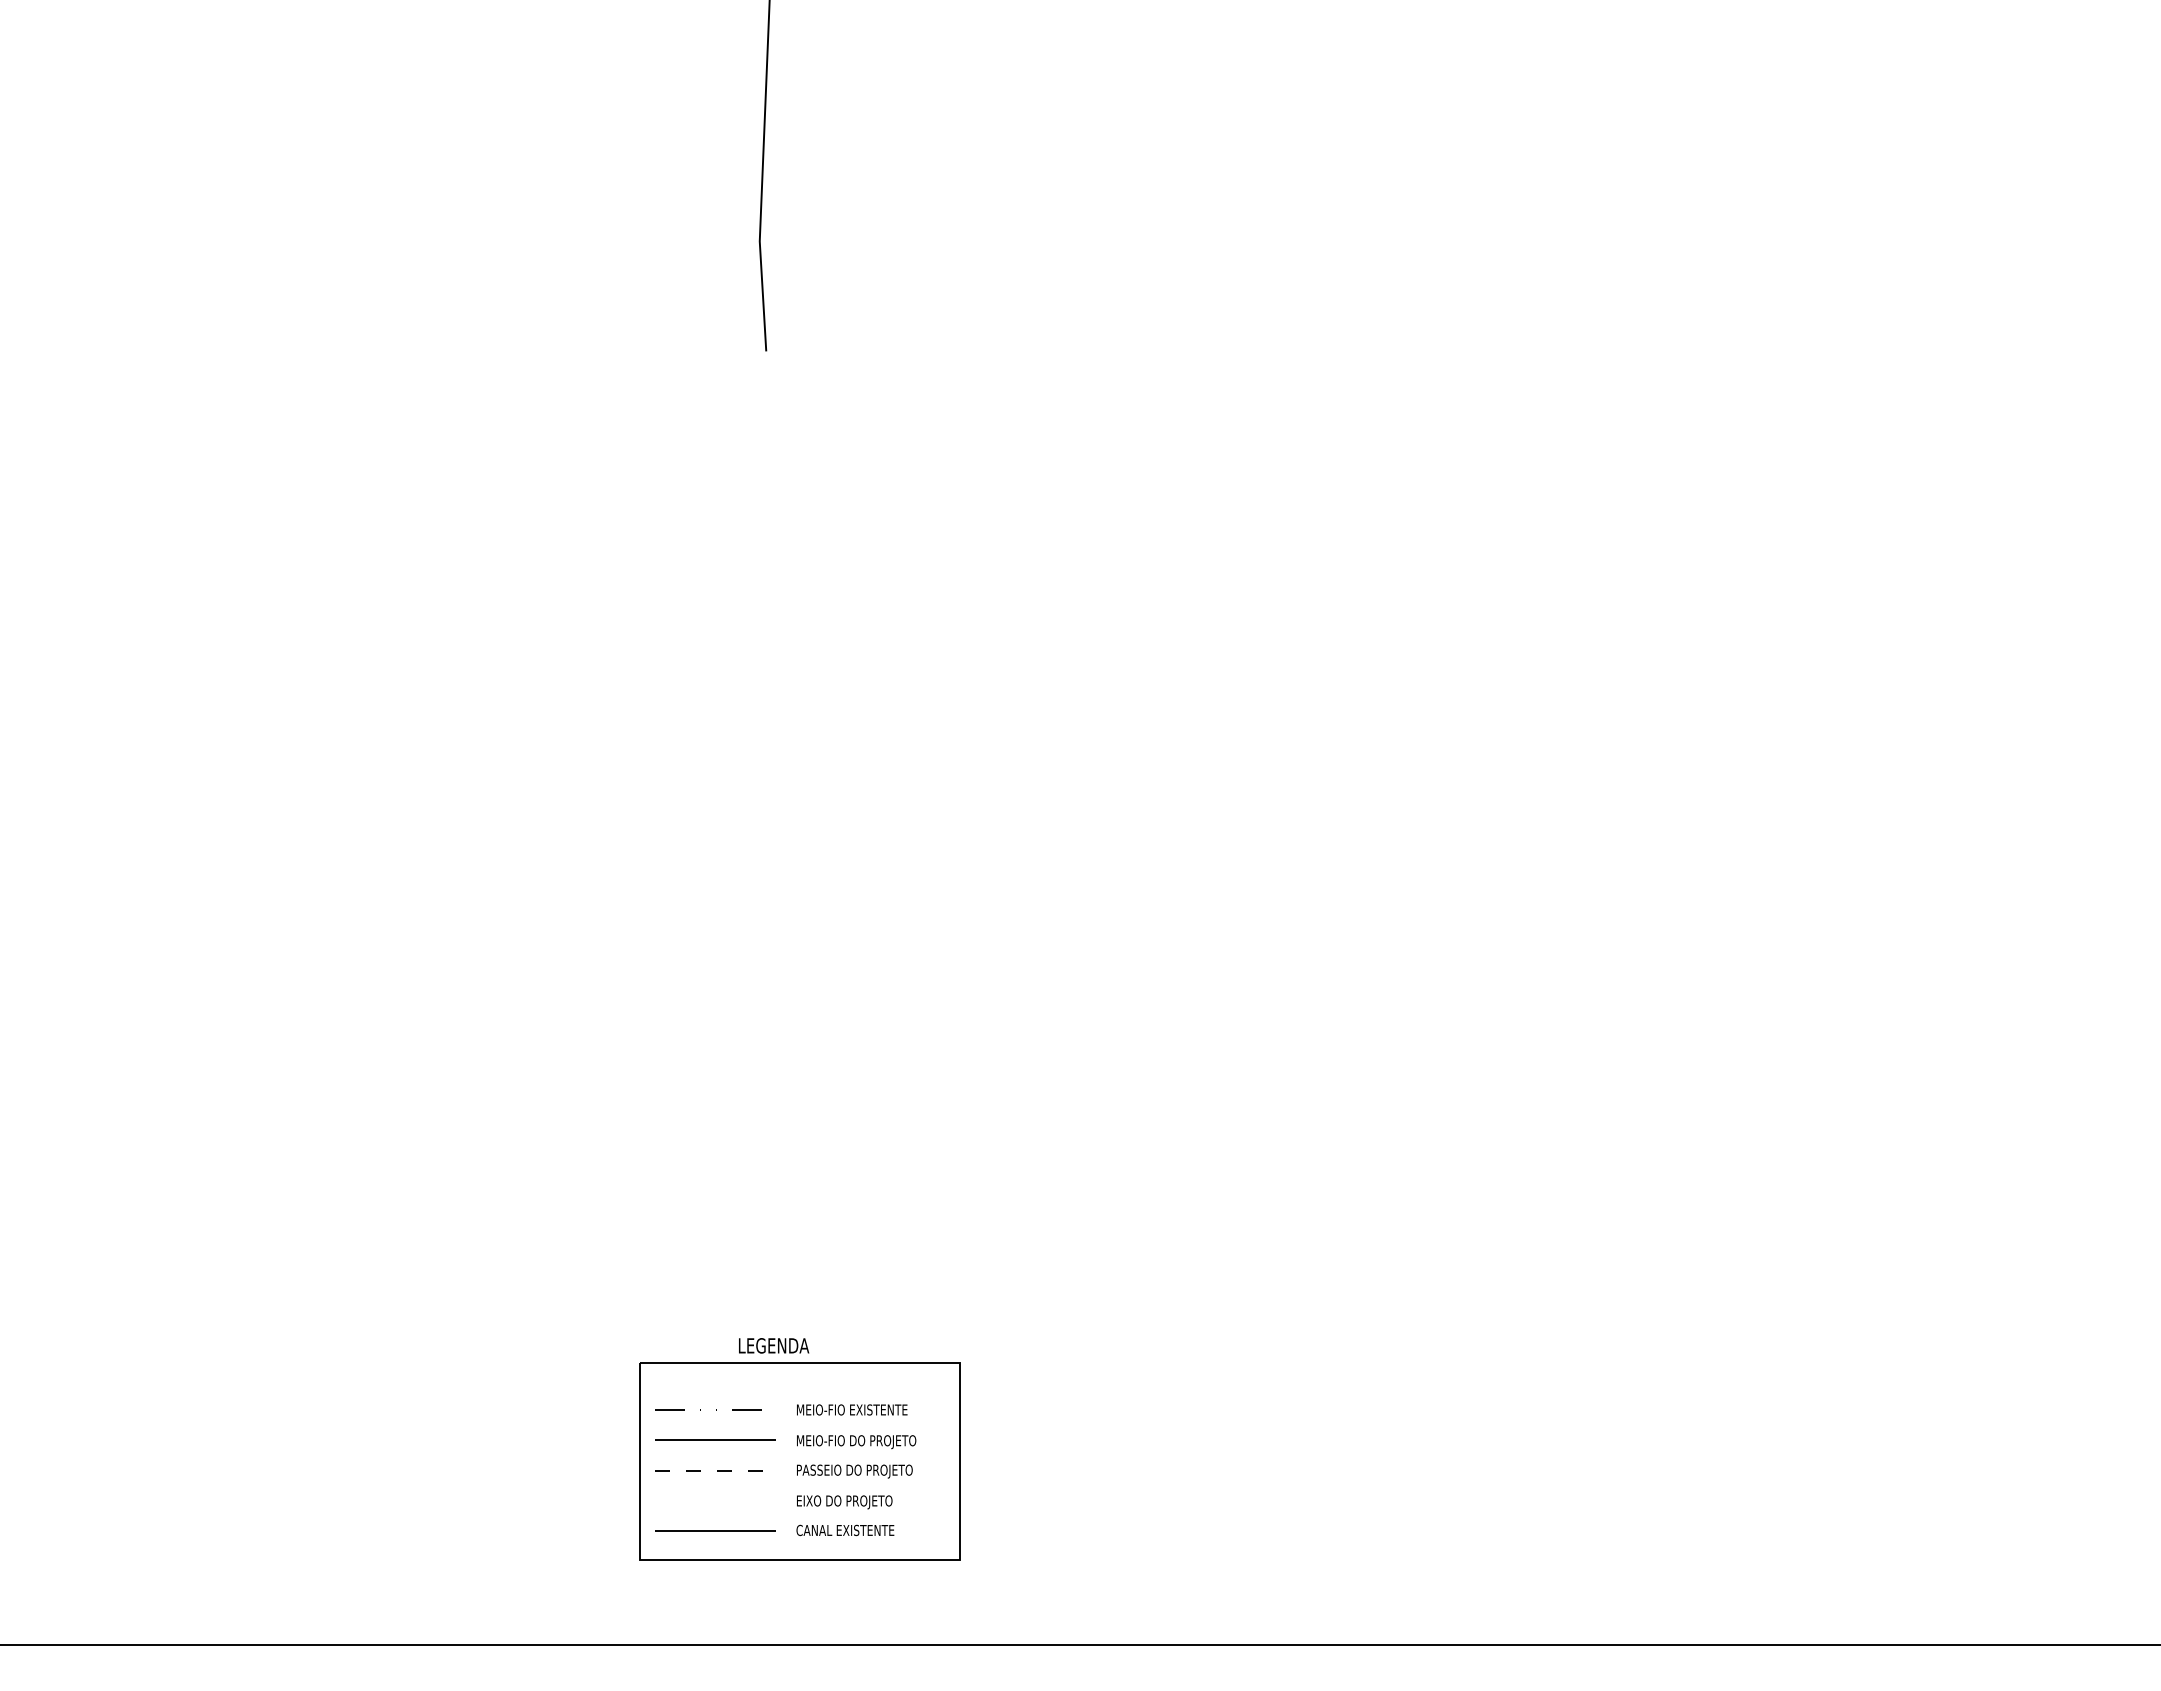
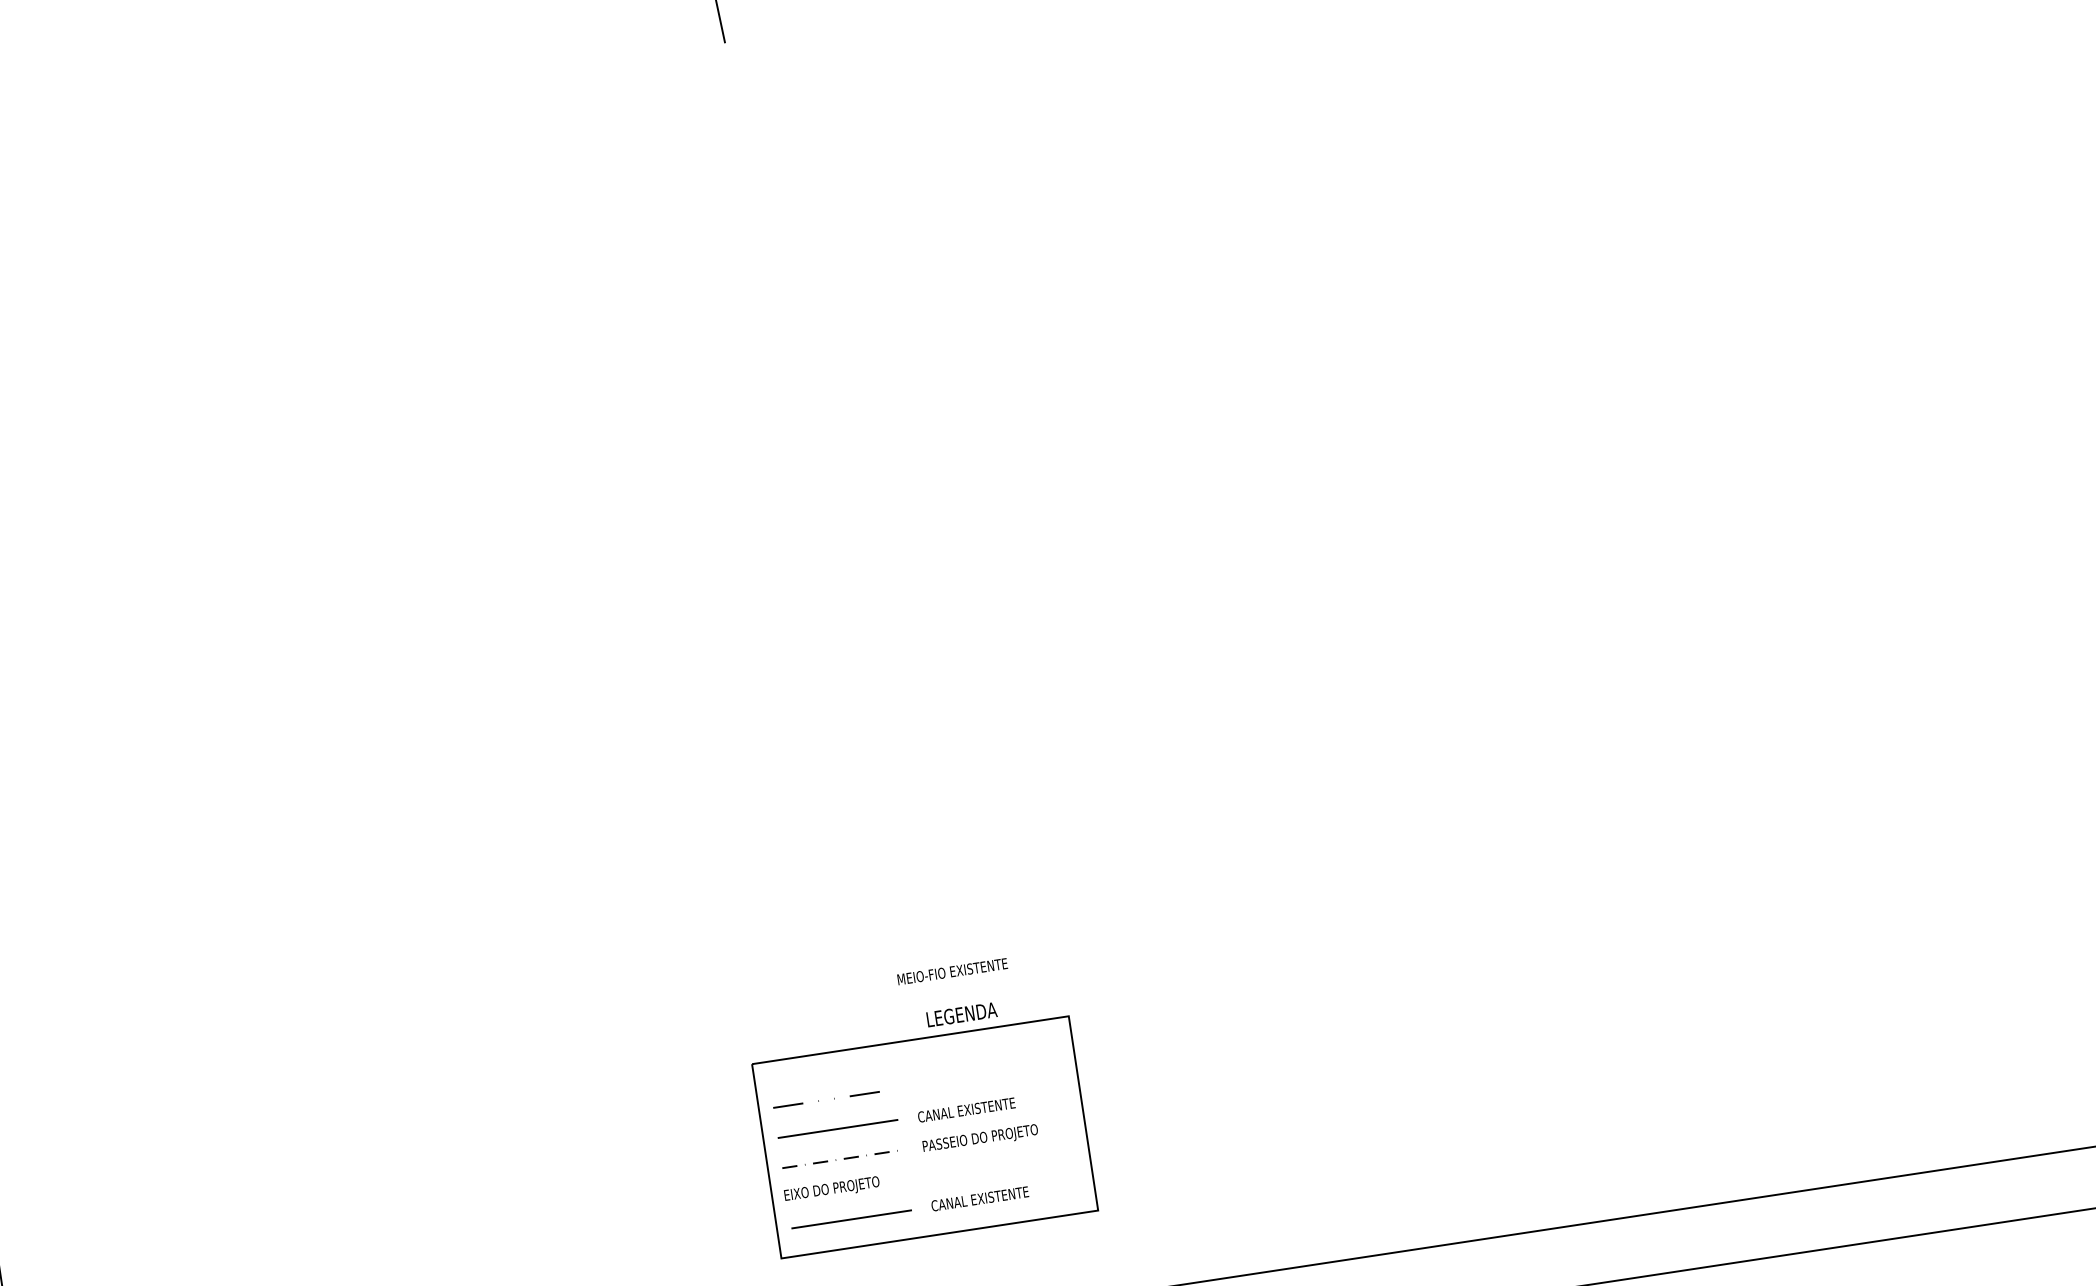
text: (774, 1345) -> (962, 1014), moved
text: (852, 1409) -> (952, 971), moved
text: (856, 1442) -> (977, 1110), MEIO-FIO DO PROJETO -> CANAL EXISTENTE
text: (844, 1502) -> (831, 1189), moved

